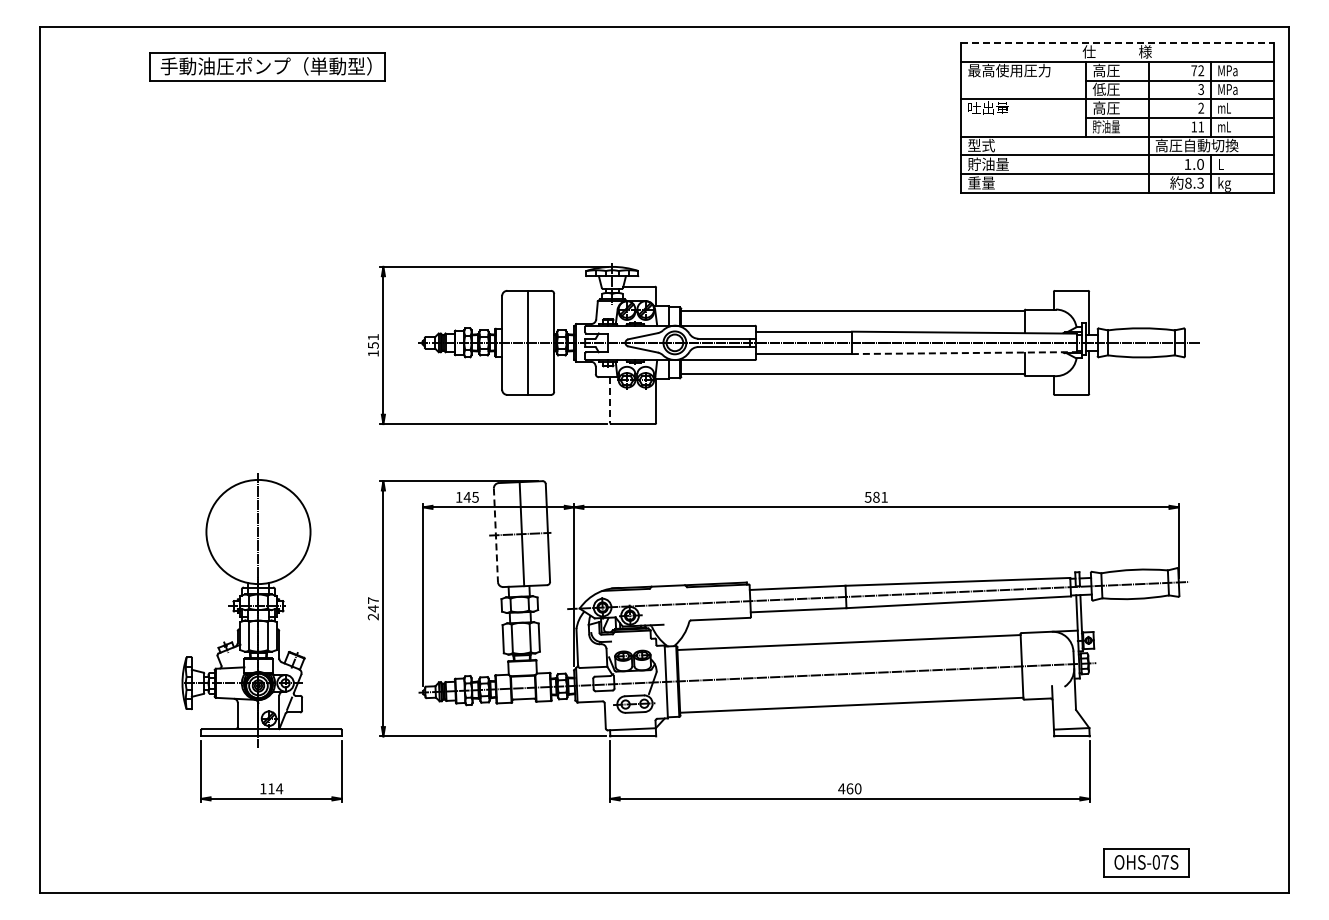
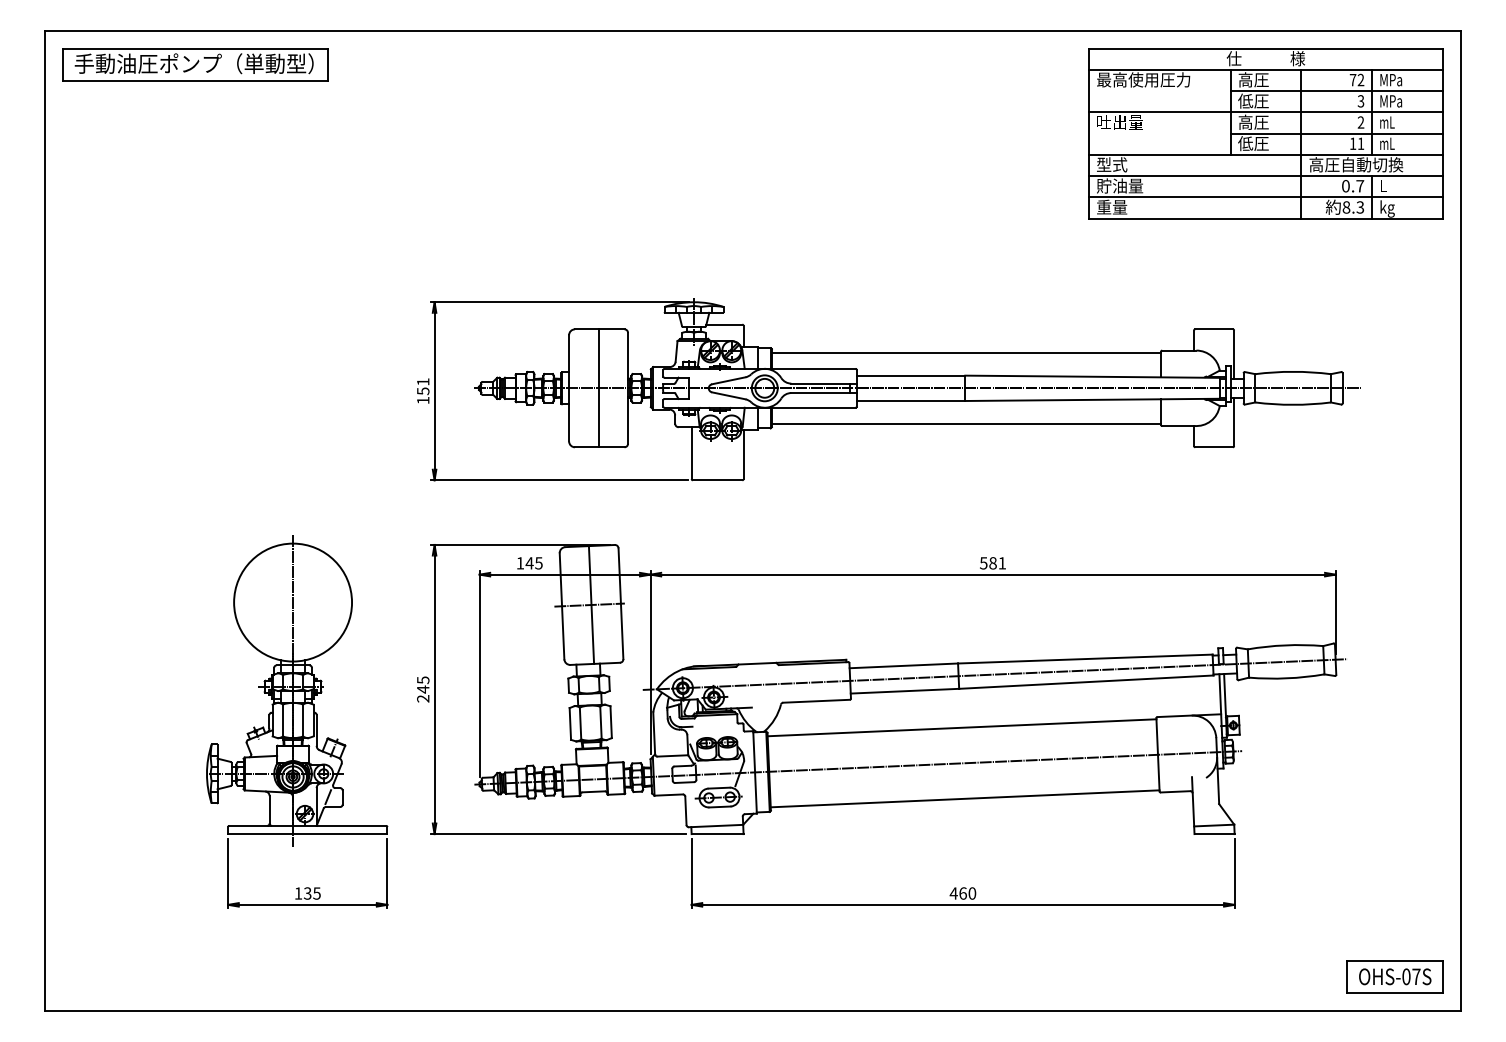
line: (1117, 43) -> (1266, 49), dashed -> solid
part: (267, 66) -> (195, 63), moved
text: (1105, 126) -> (1252, 143), 貯油量 -> 低圧
text: (1193, 164) -> (1352, 186), 1.0 -> 0.7
line: (964, 353) -> (1092, 400), dashed -> solid
line: (610, 400) -> (691, 453), dashed -> solid
line: (495, 535) -> (561, 606), dashed -> solid
text: (373, 600) -> (423, 680), 247 -> 245
text: (275, 788) -> (312, 893), 114 -> 135
part: (1146, 862) -> (1395, 976), moved

